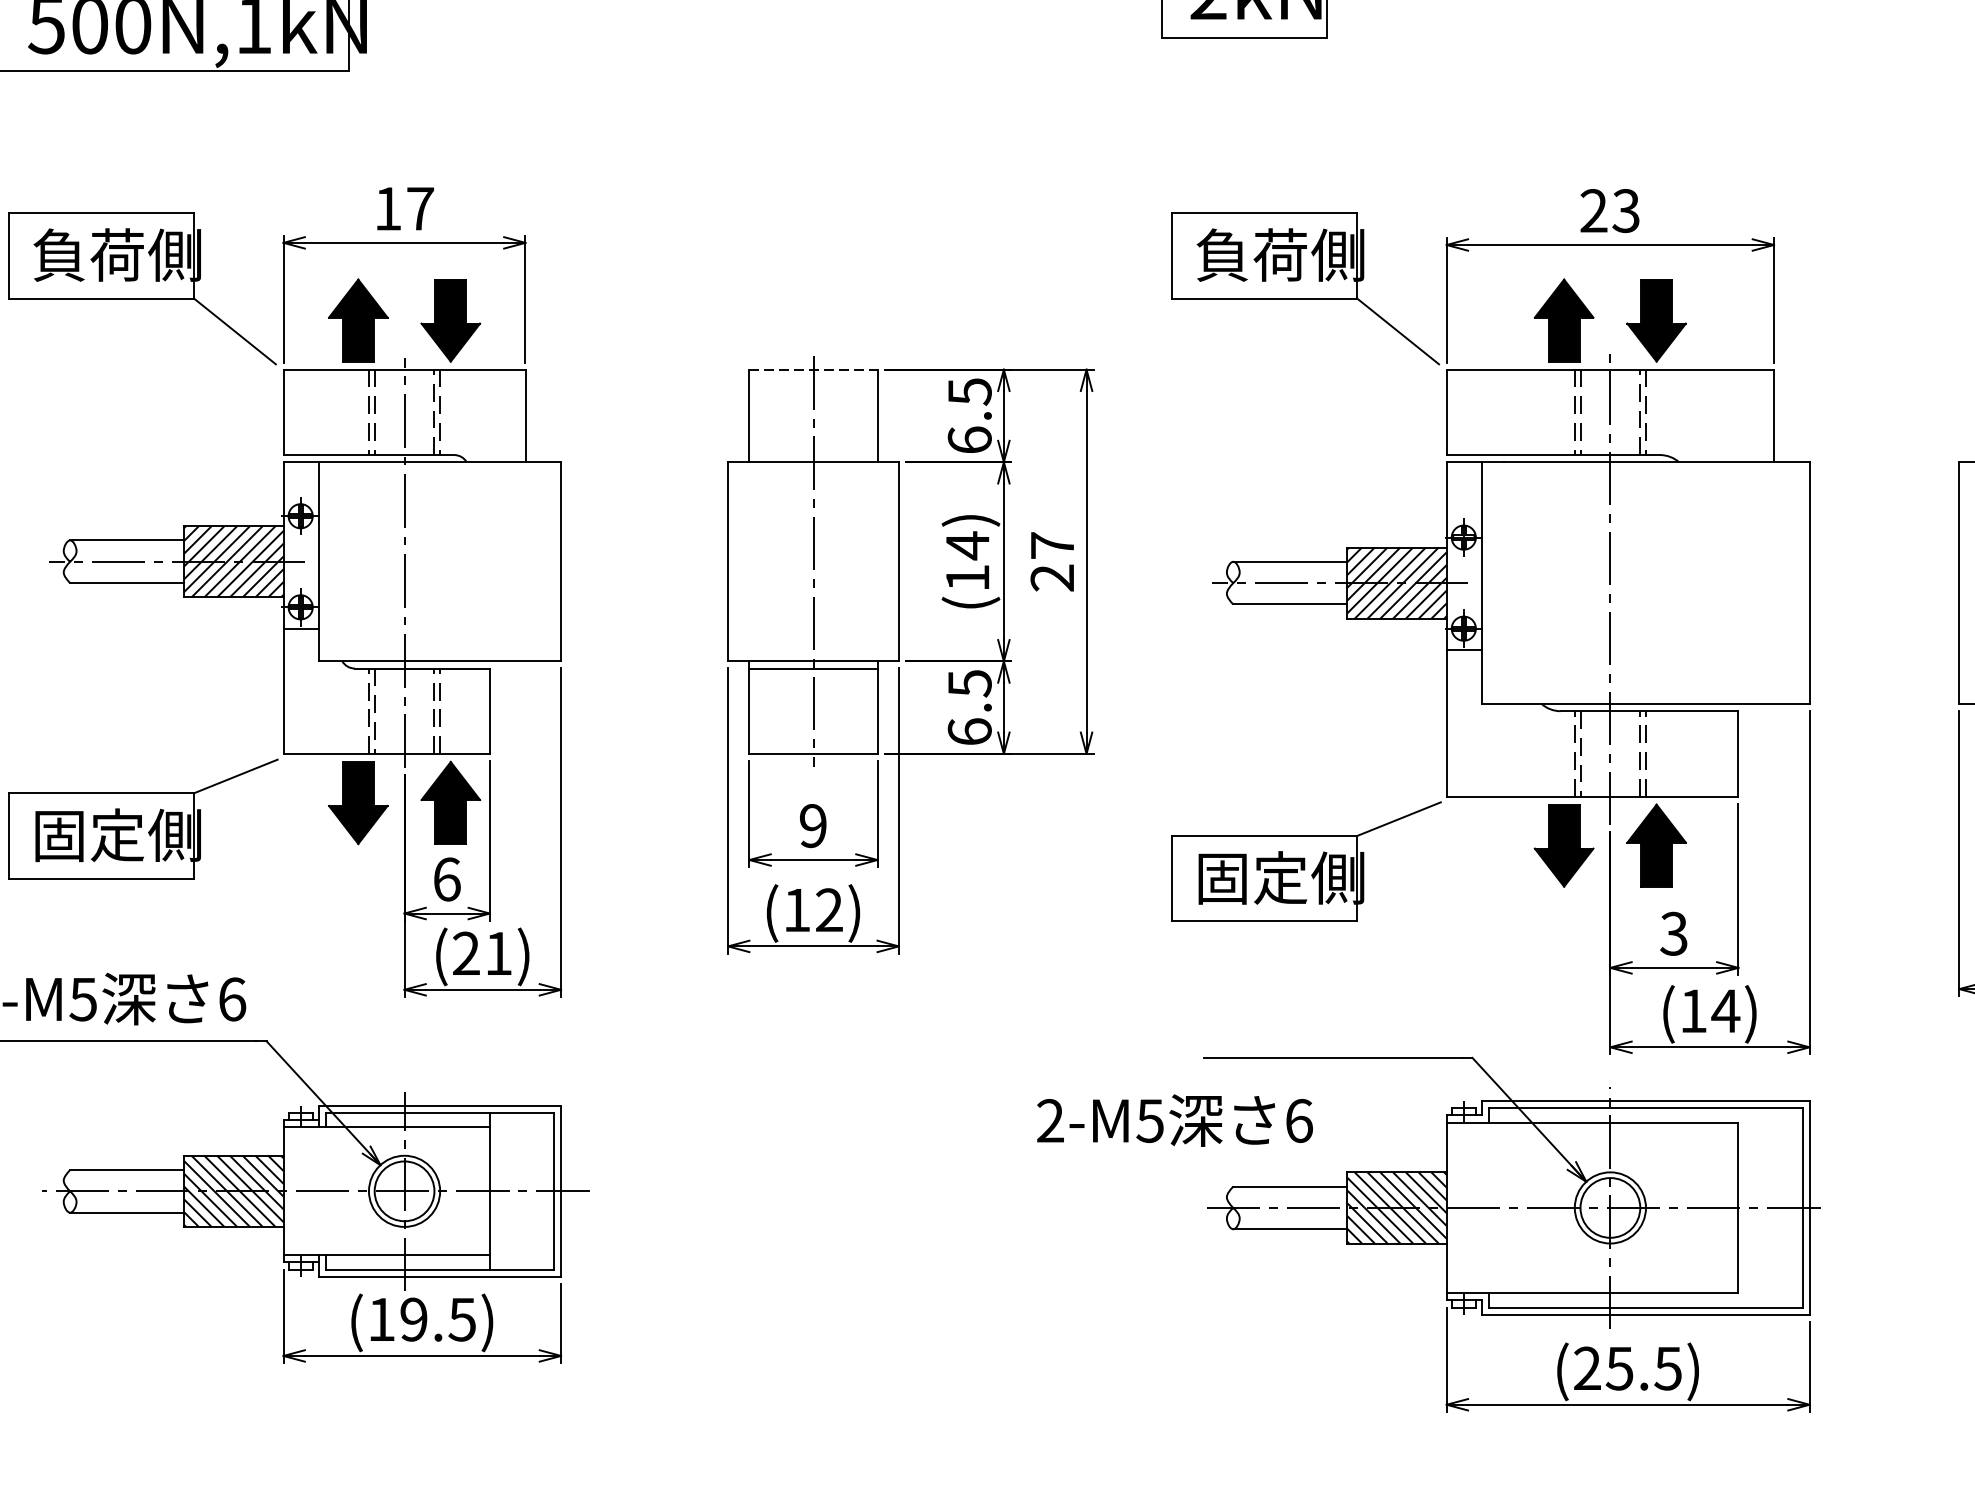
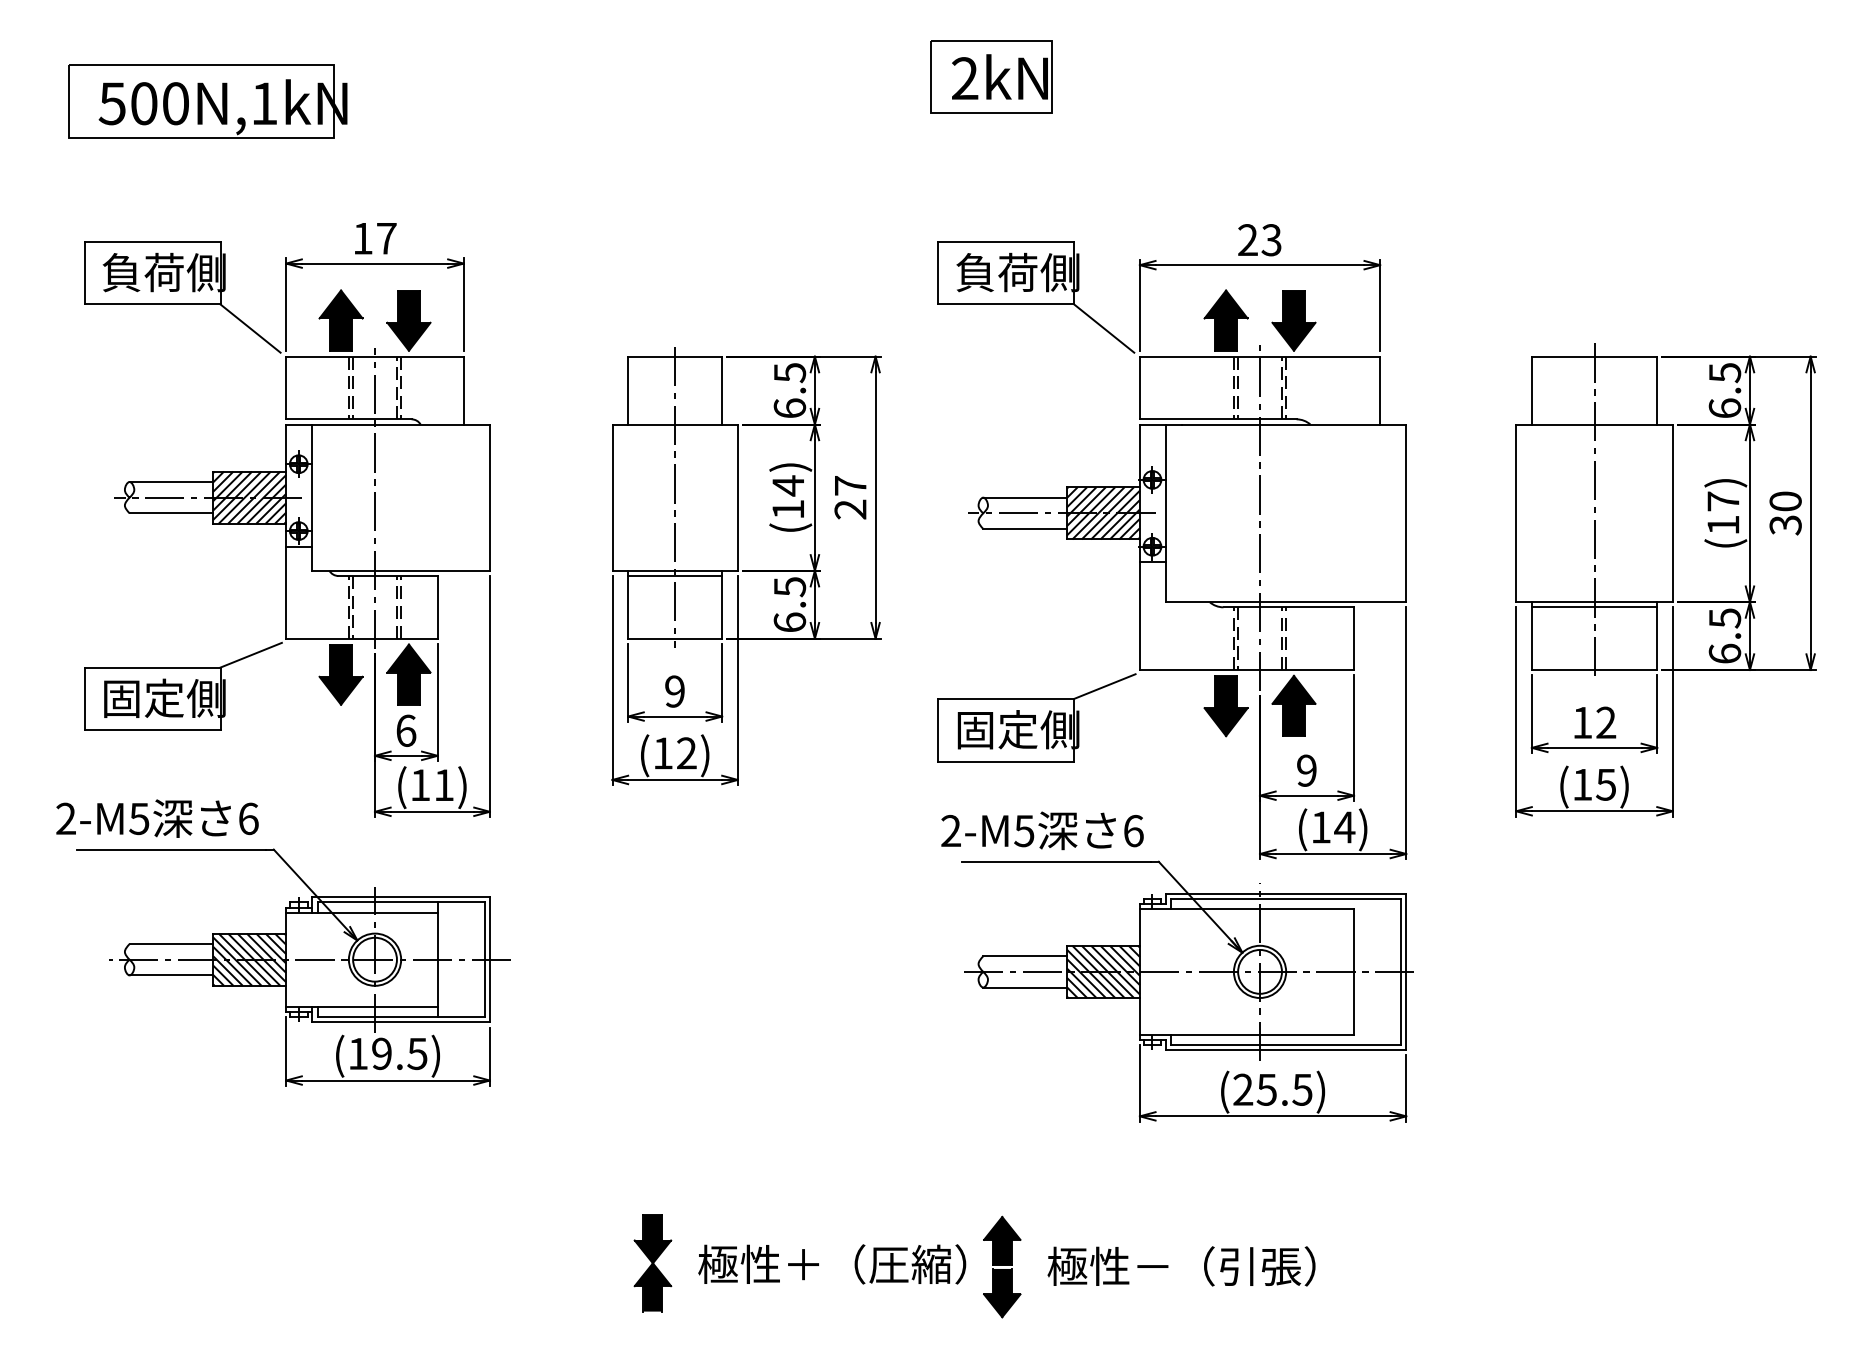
line: (813, 369) -> (675, 356), dashed -> solid
text: (1673, 933) -> (1306, 770), 3 -> 9
text: (466, 952) -> (420, 784), (21) -> (11)
text: (1175, 1120) -> (1042, 830), moved

